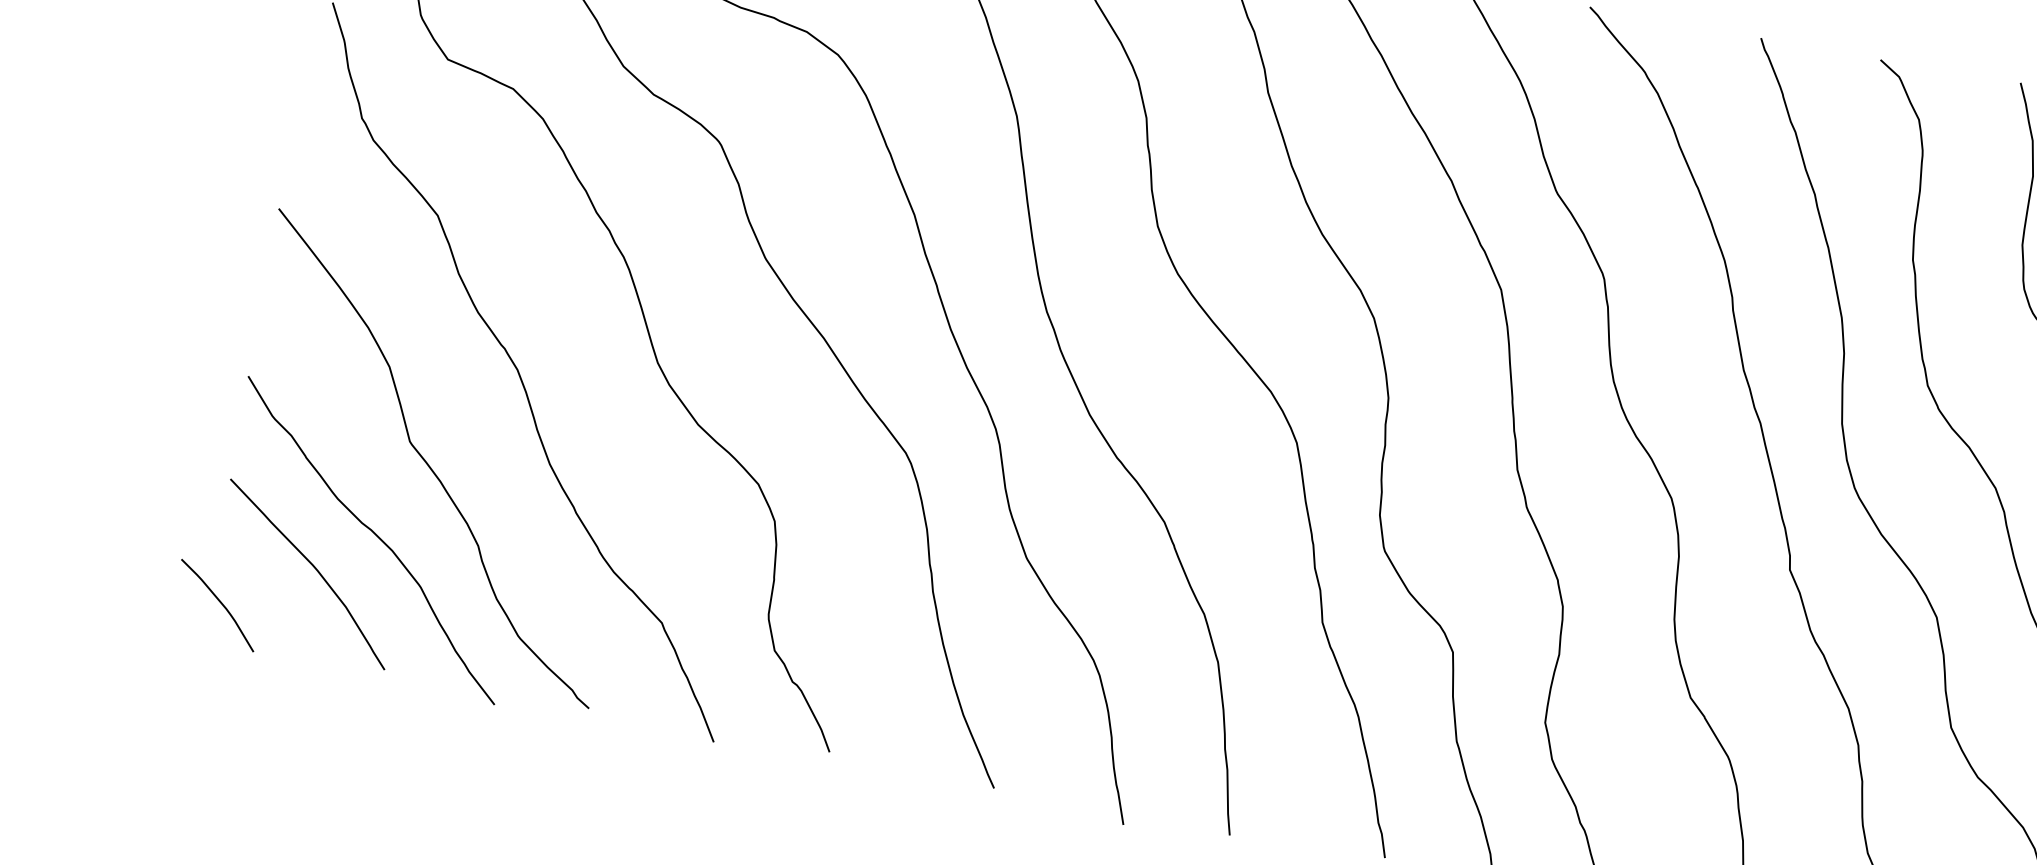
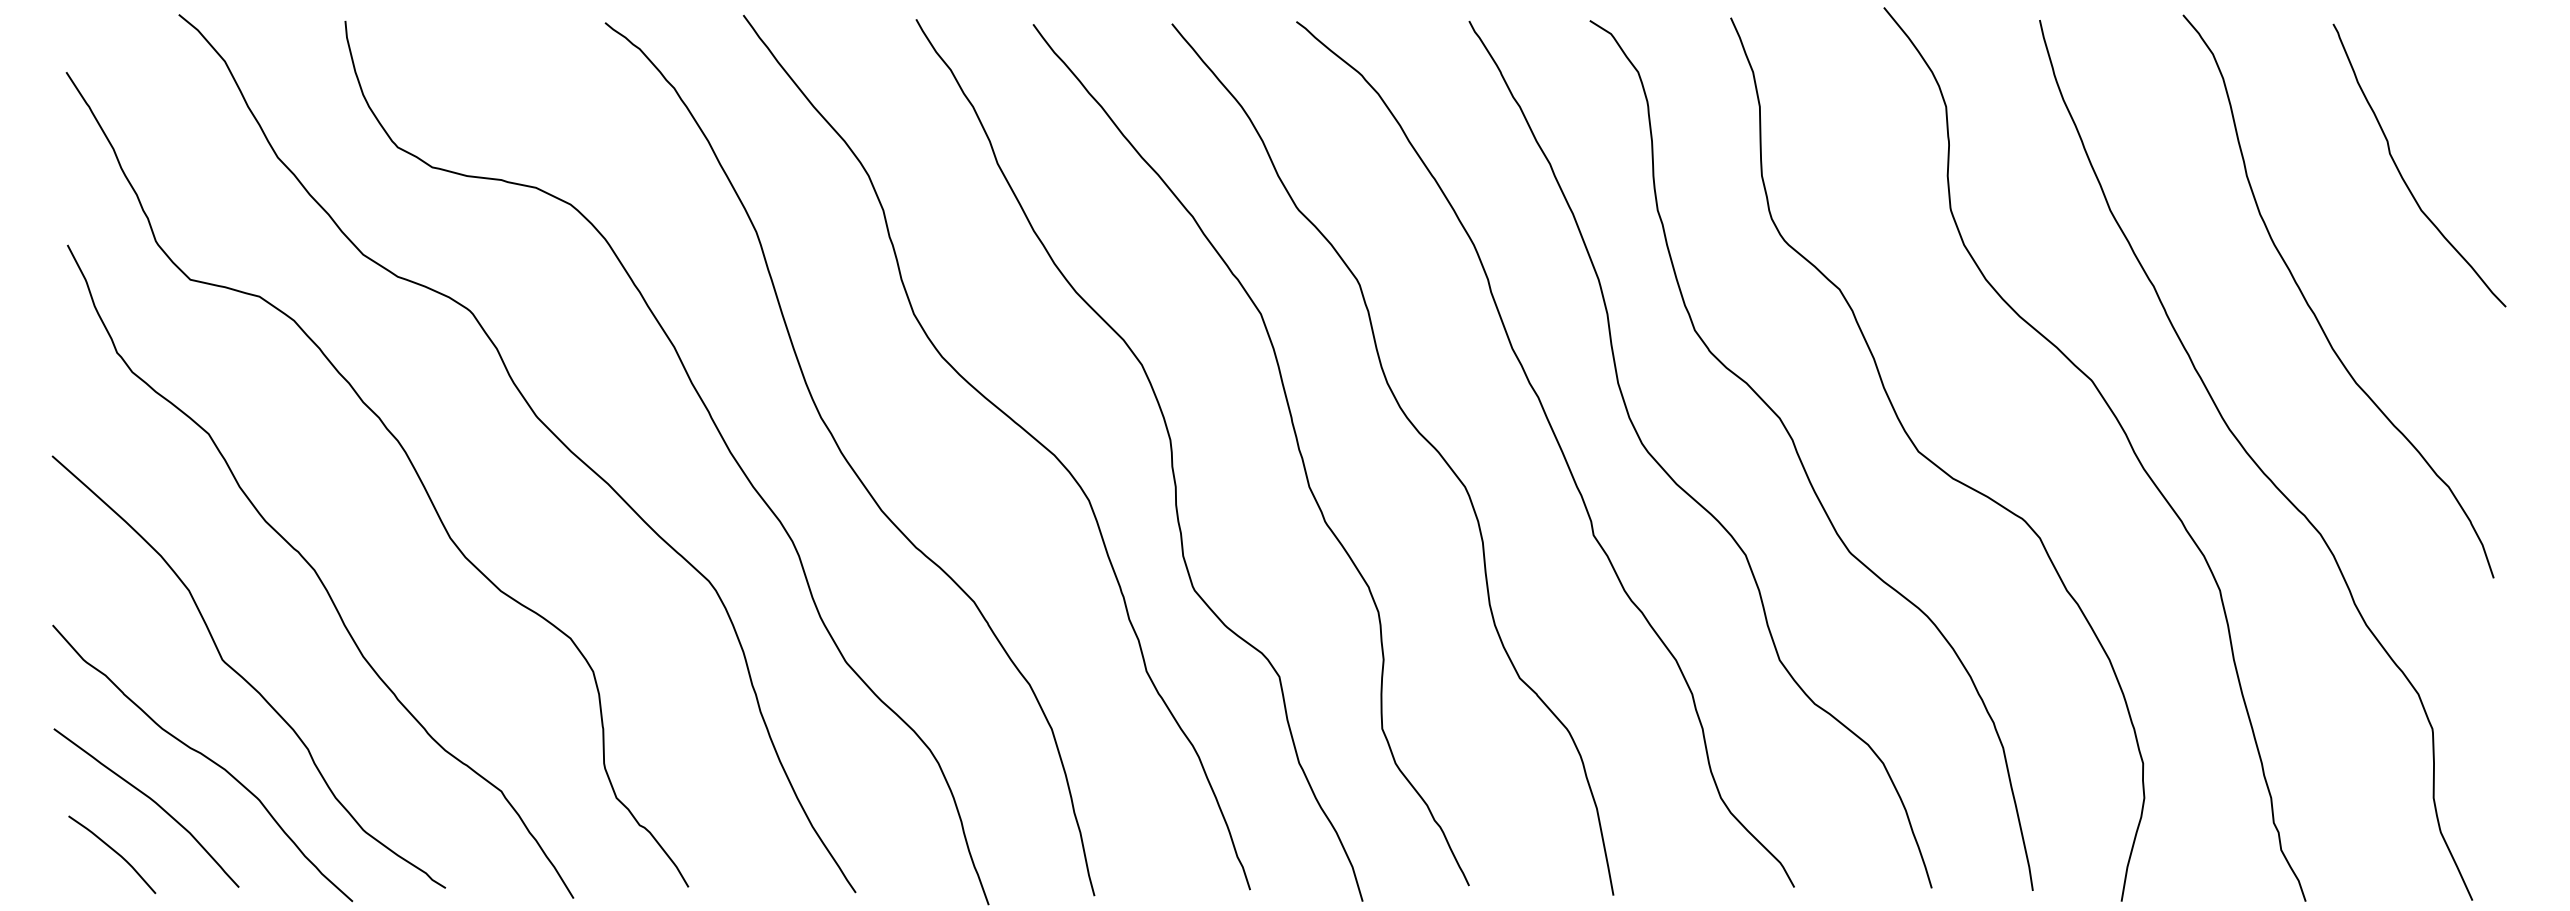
curve: (220, 603) -> (114, 852), moved

